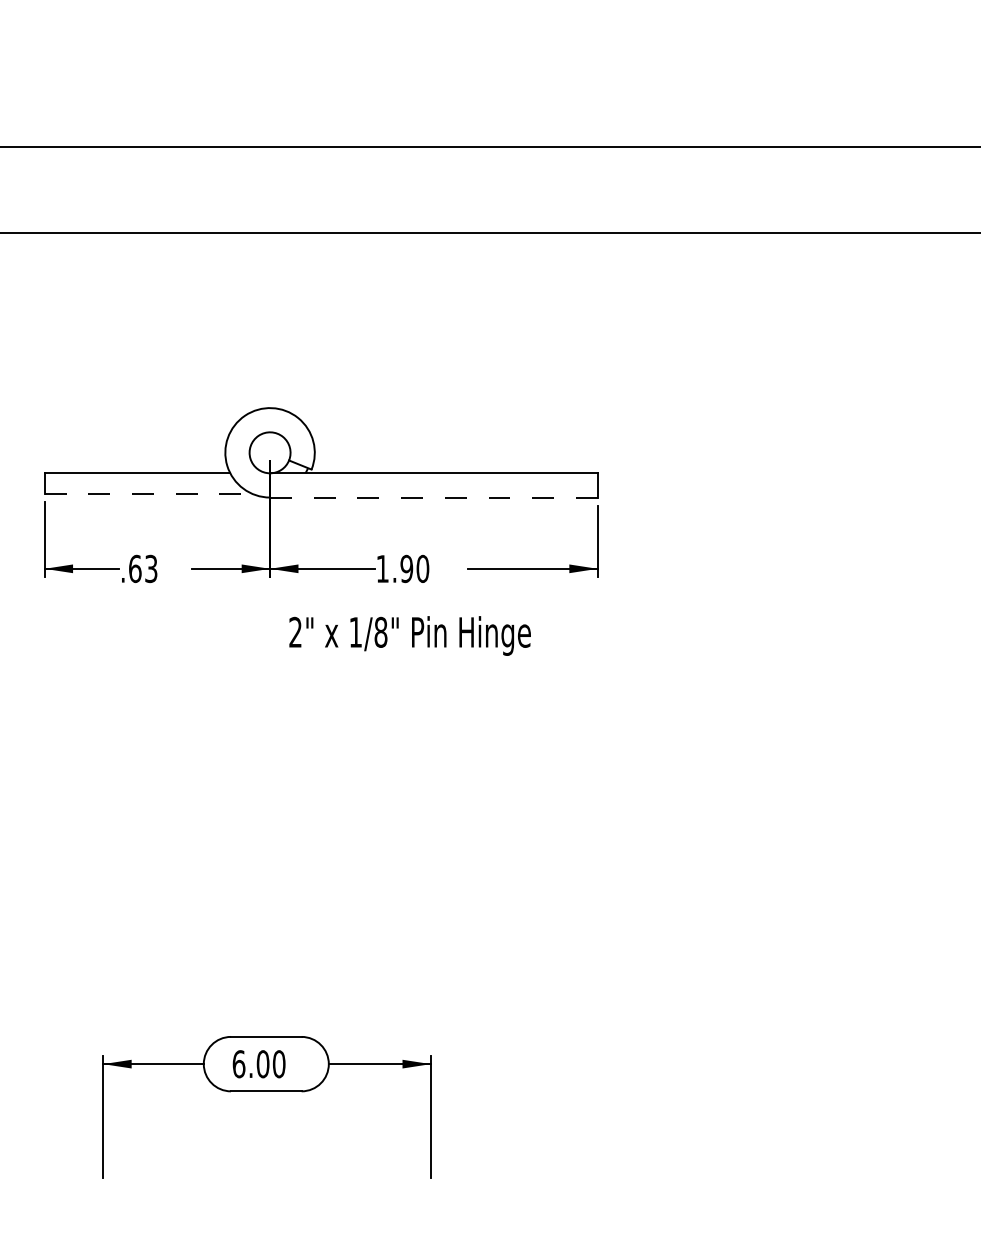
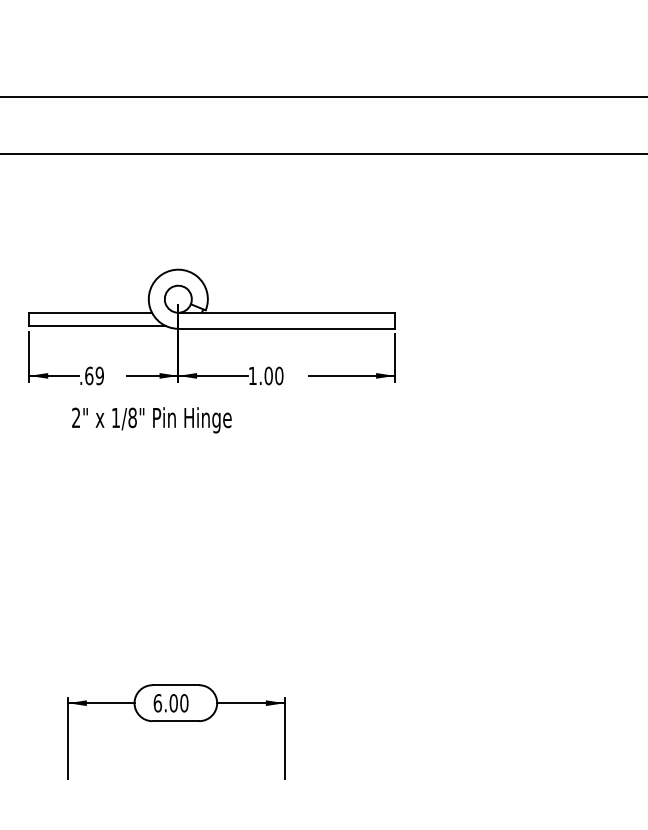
line: (147, 494) -> (97, 326), dashed -> solid
line: (435, 497) -> (287, 328), dashed -> solid
text: (150, 568) -> (99, 375), .63 -> .69
text: (406, 569) -> (268, 376), 1.90 -> 1.00
text: (409, 636) -> (151, 420), moved

